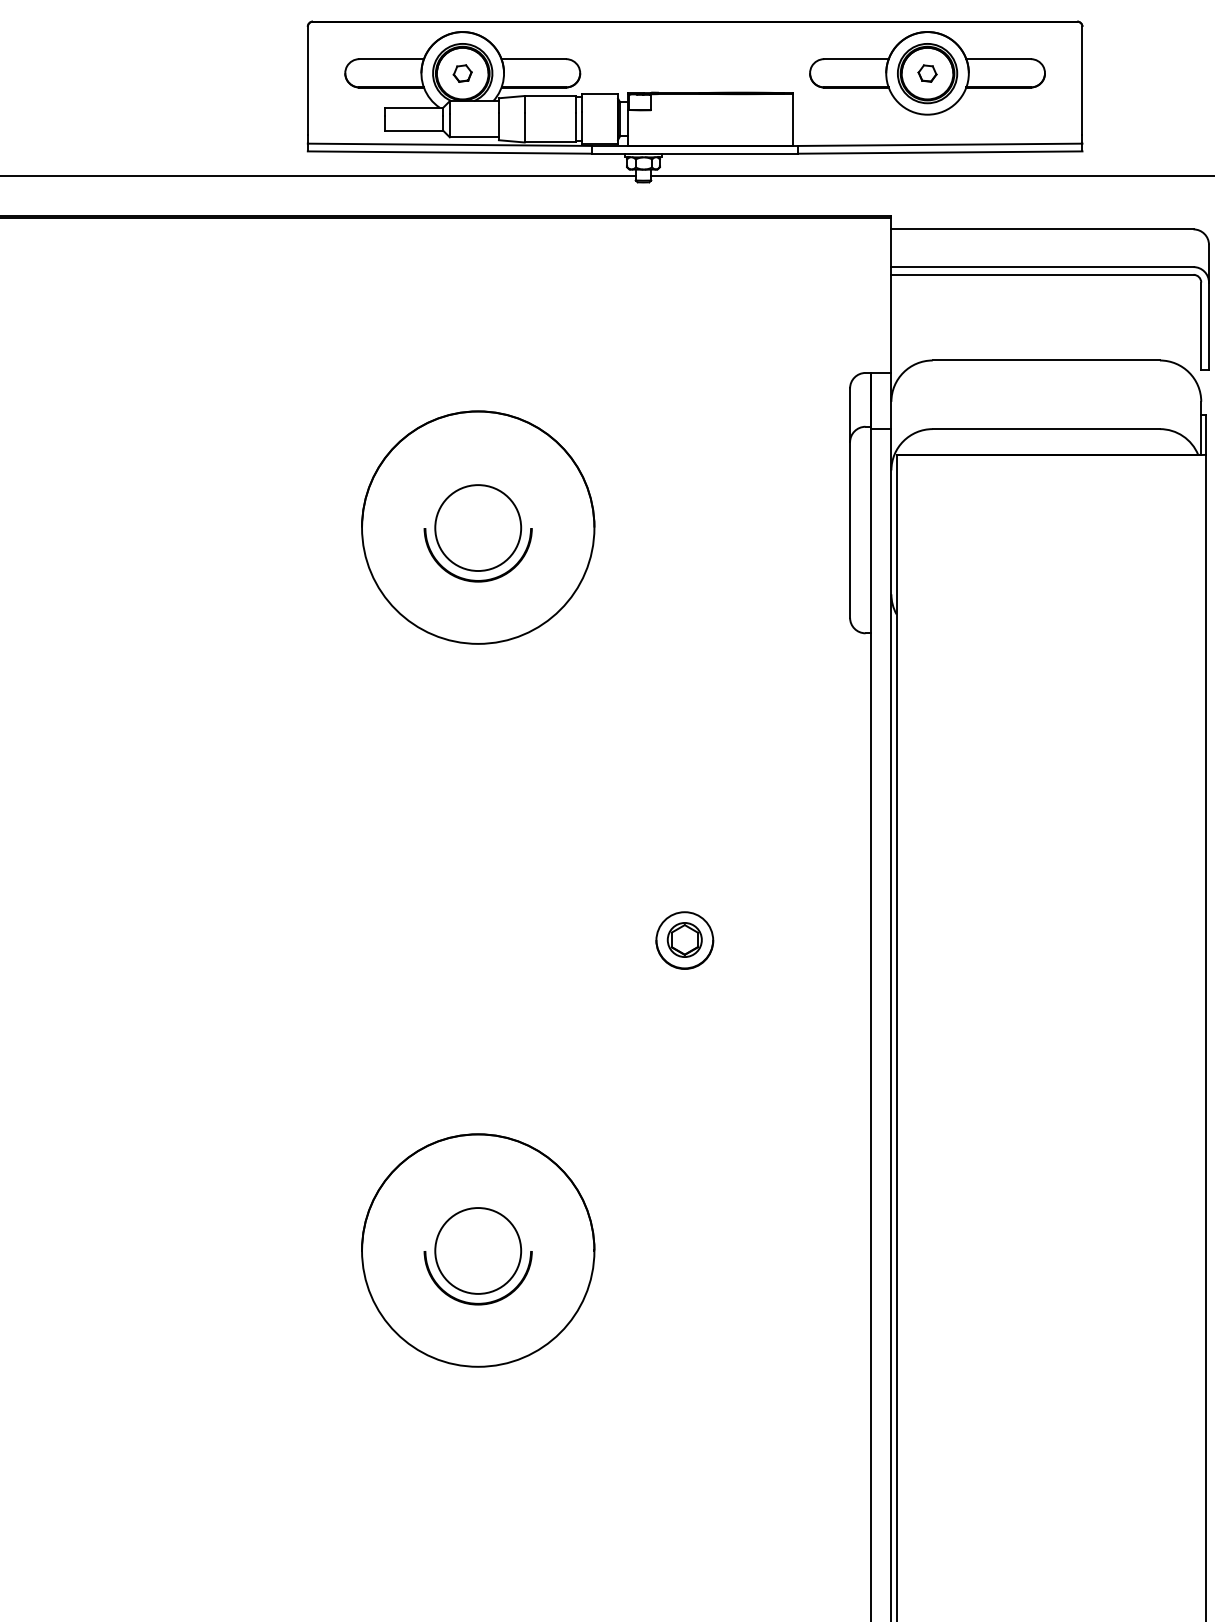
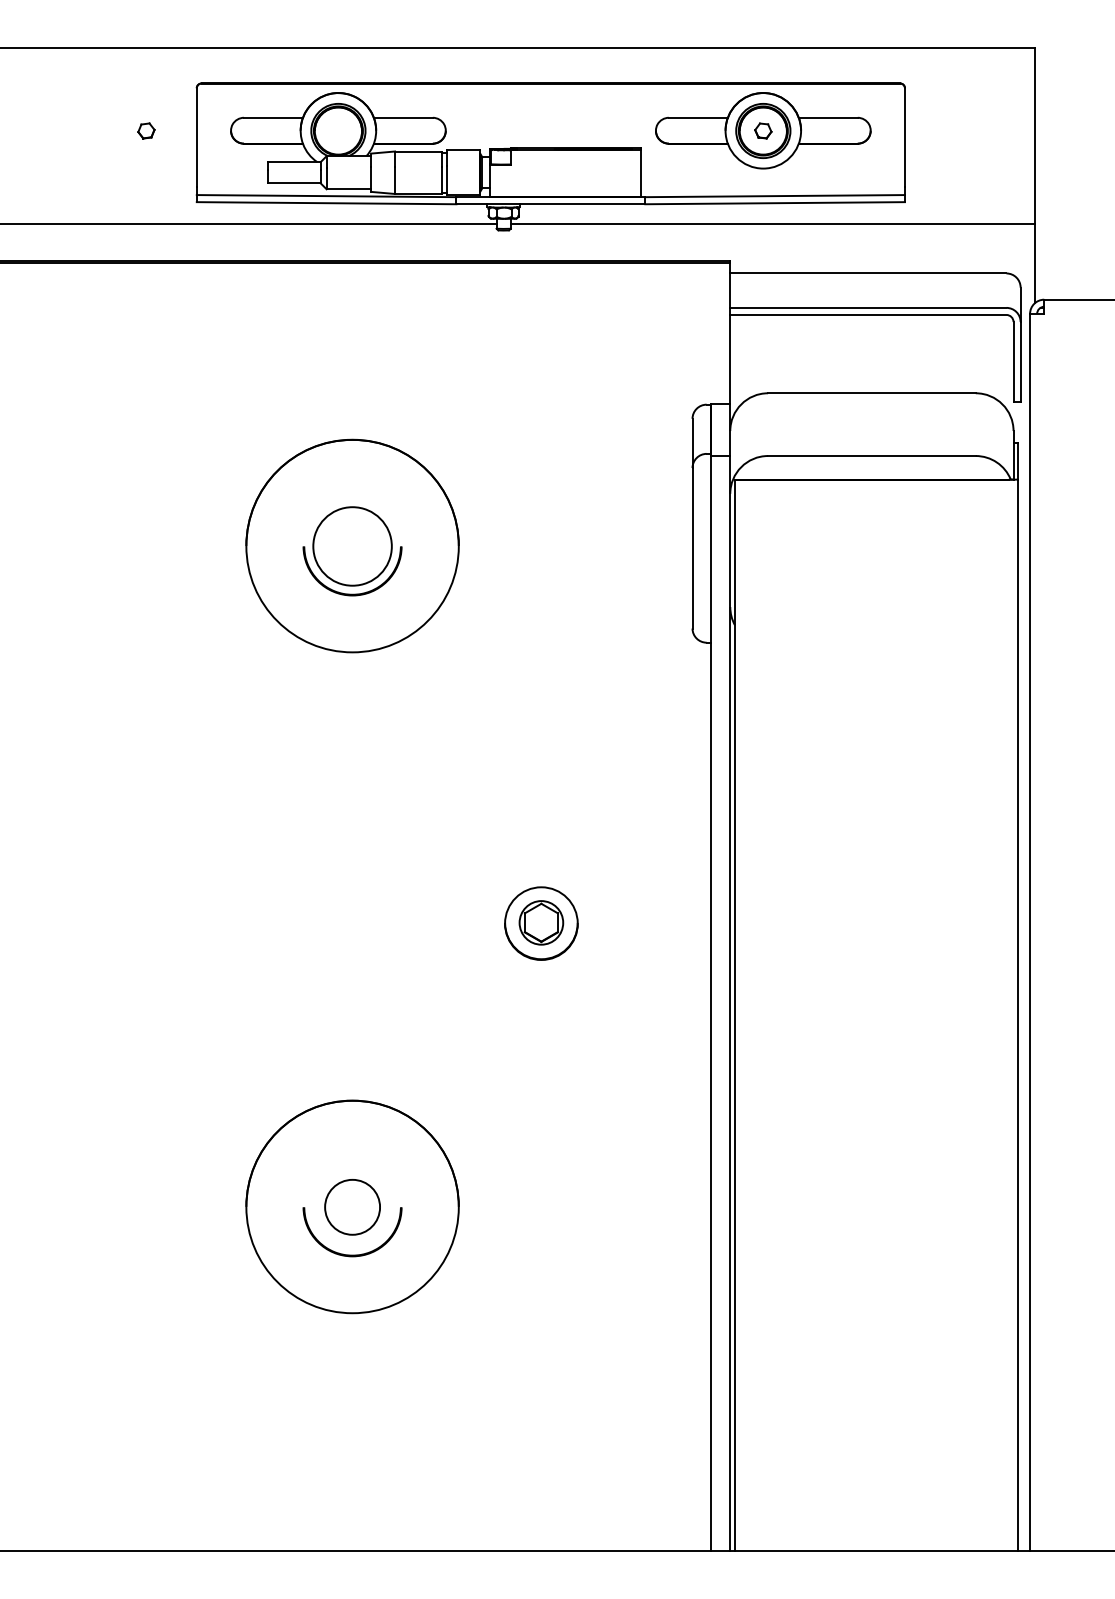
part: (462, 73) -> (146, 130), moved
part: (684, 940) -> (541, 923), size x1.4
circle: (478, 1251) -> (352, 1207), size x0.7

